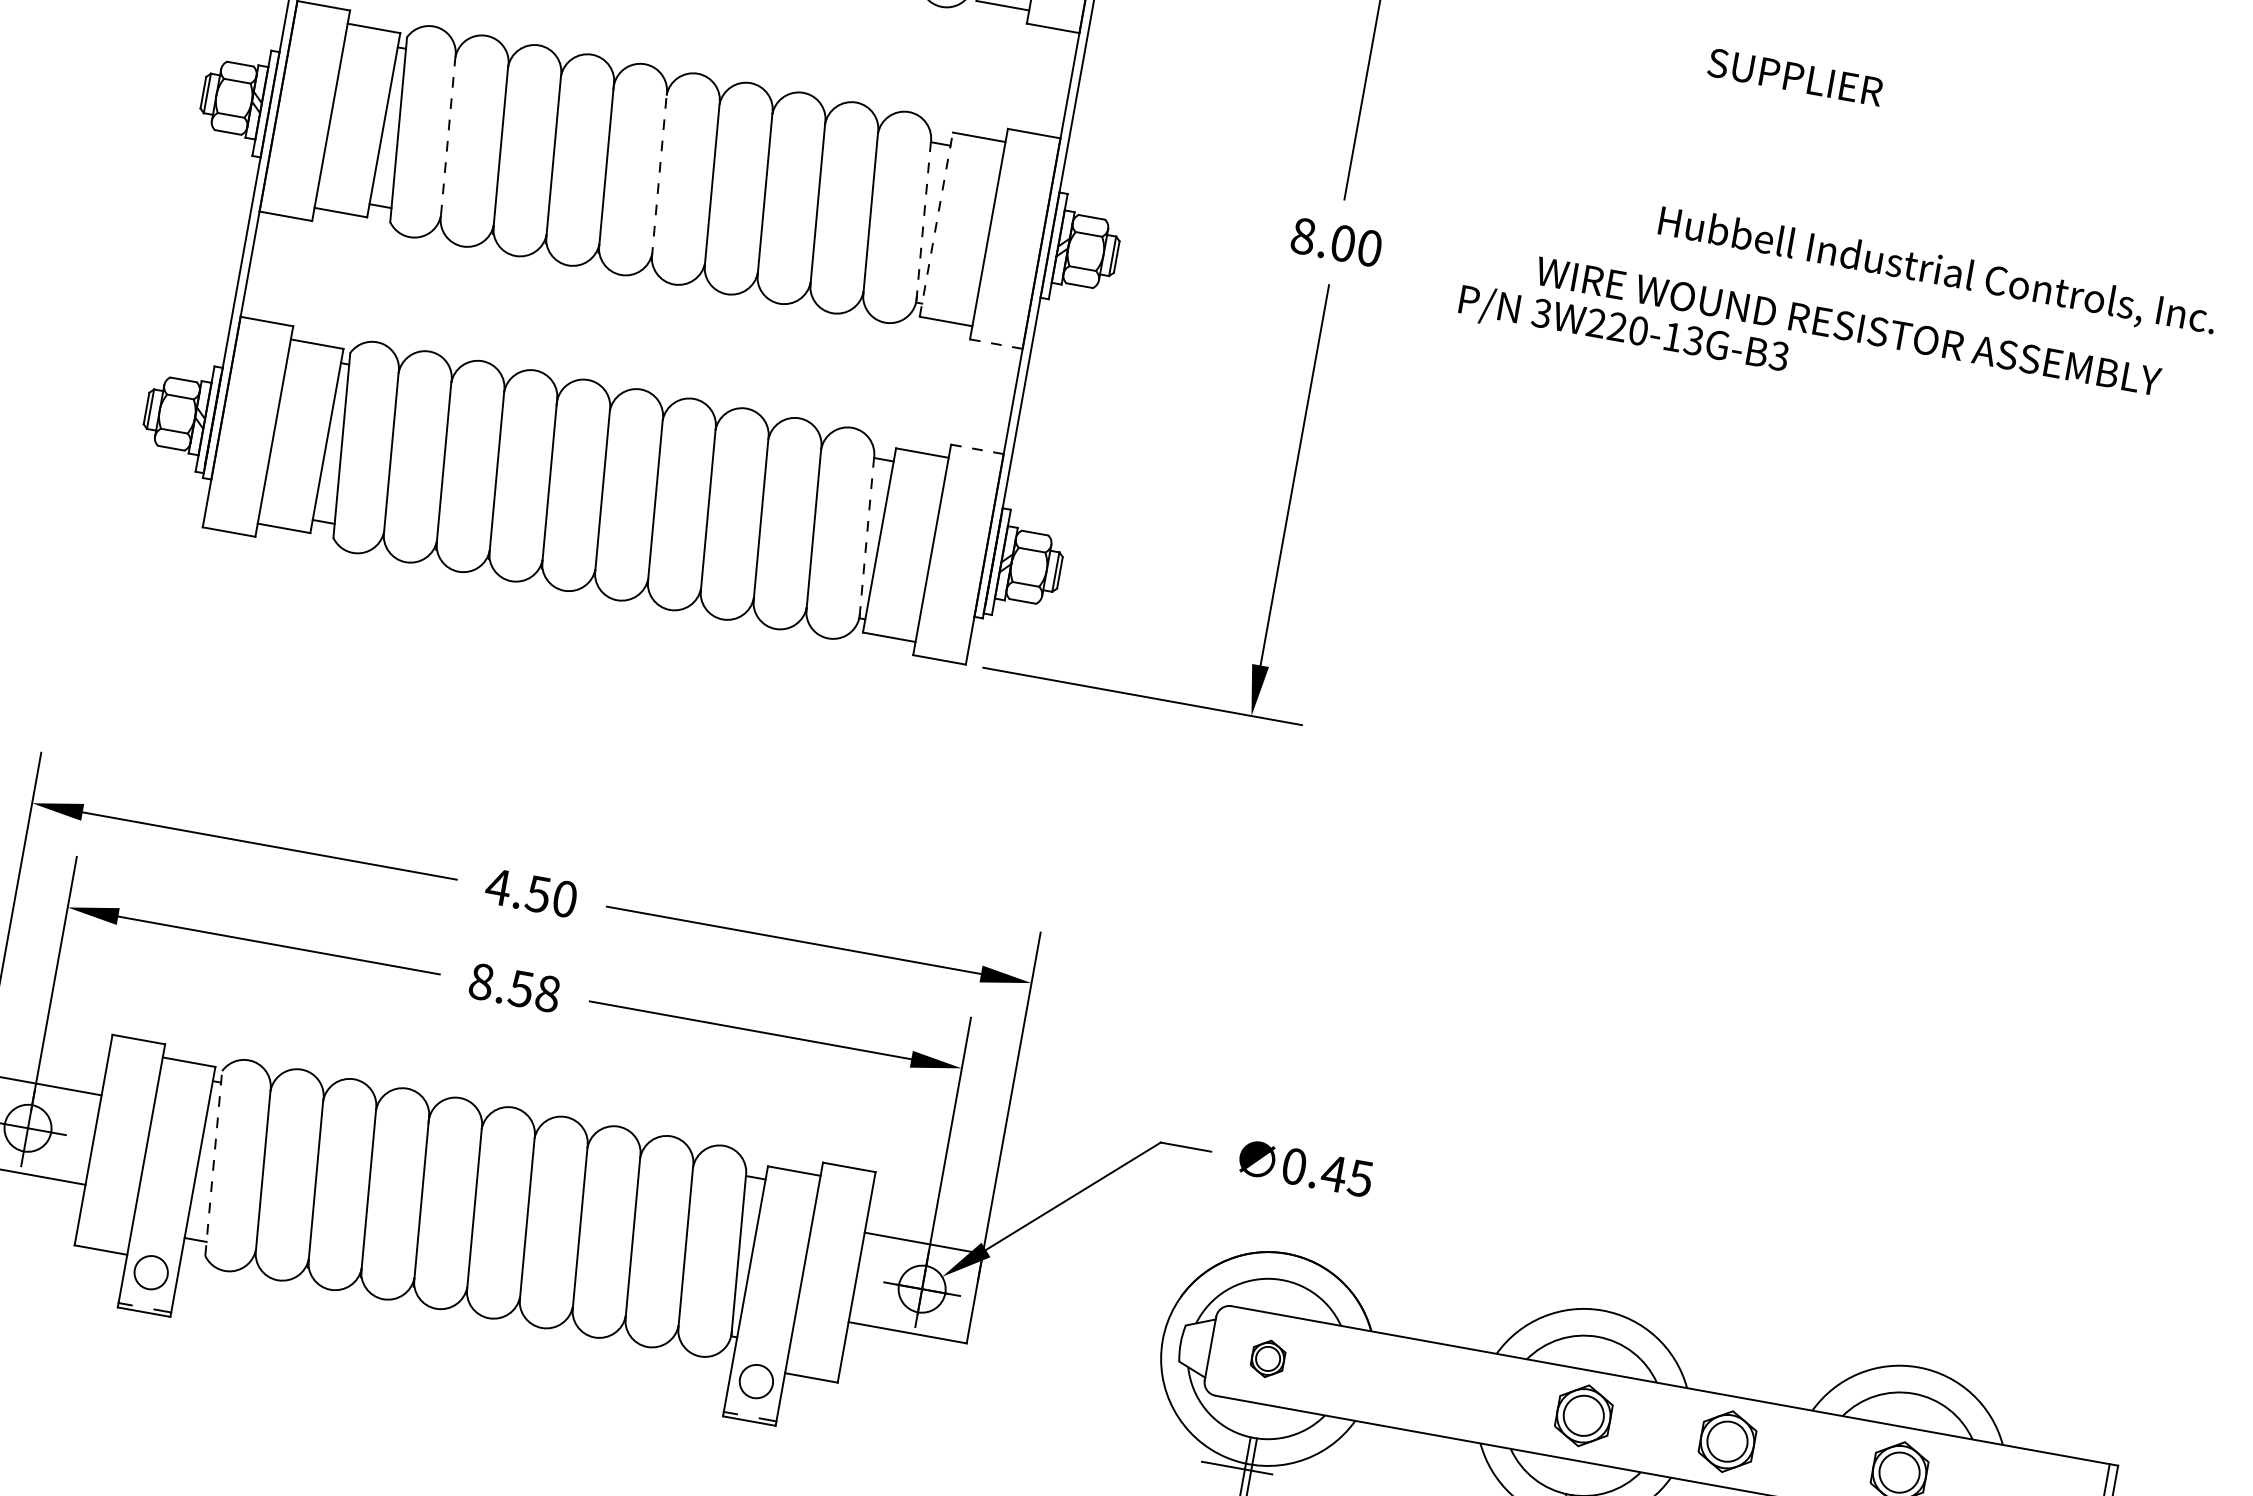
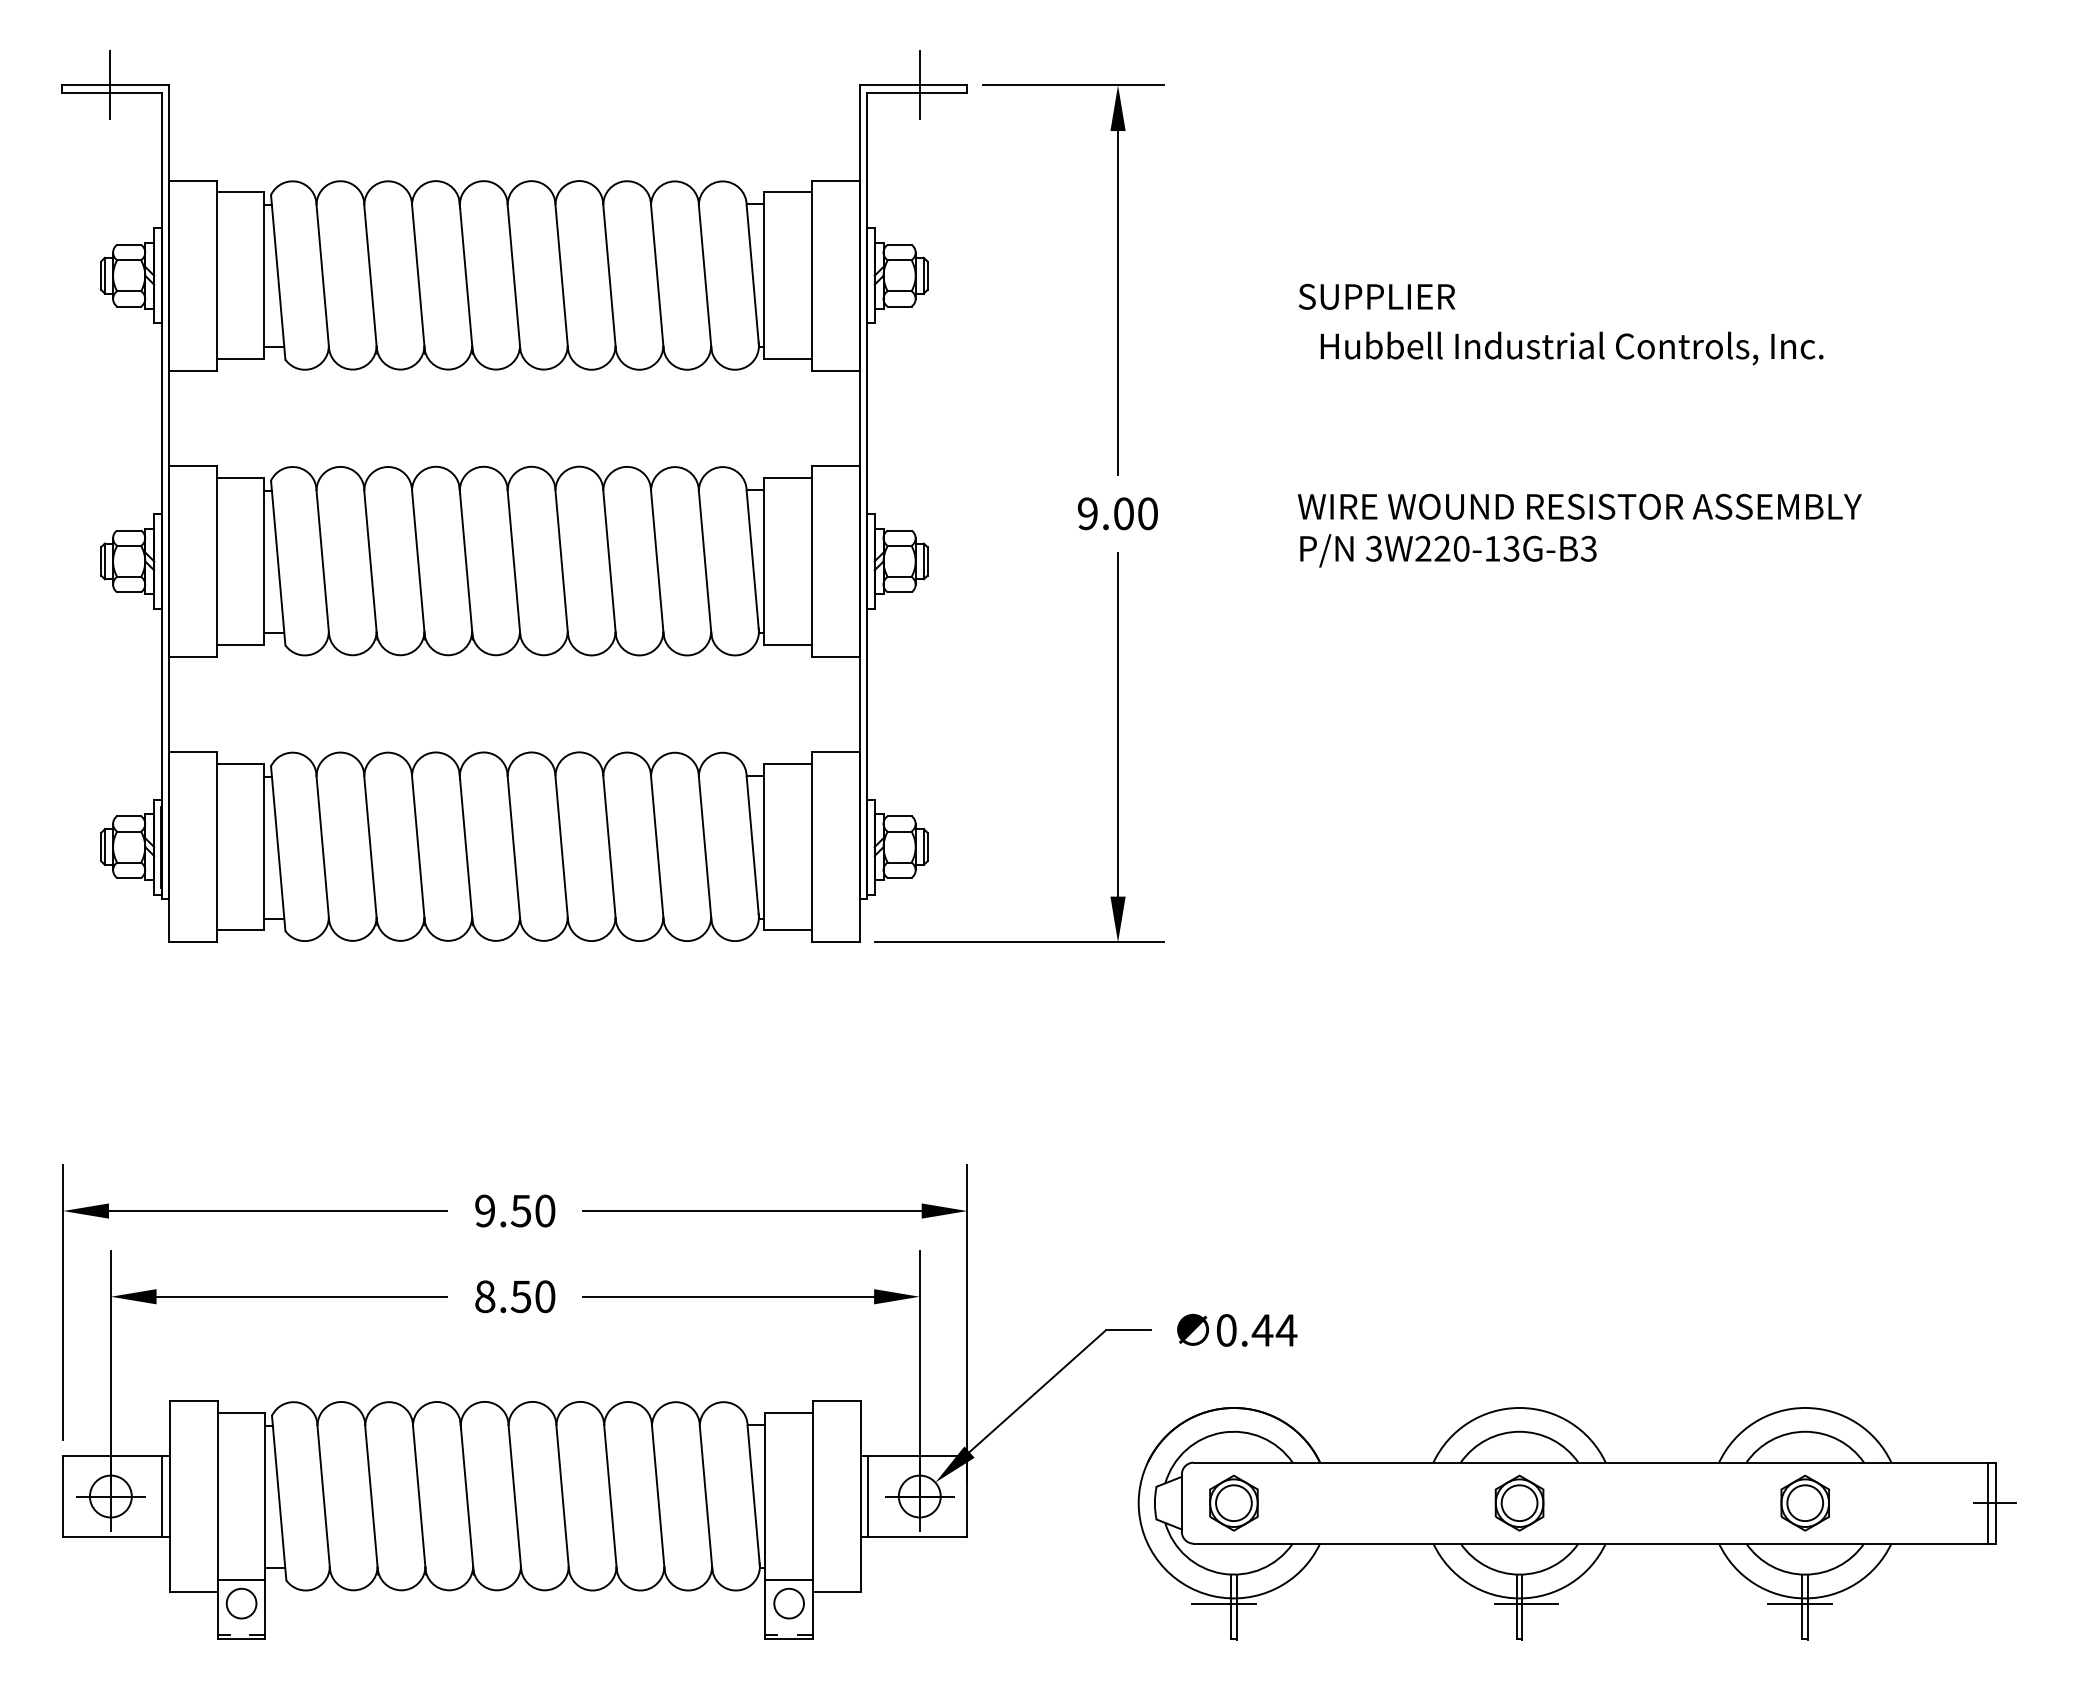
text: (1794, 76) -> (1376, 296), moved
line: (447, 136) -> (322, 561), dashed -> solid
line: (659, 177) -> (514, 563), dashed -> solid
line: (923, 222) -> (752, 561), dashed -> solid
line: (936, 223) -> (764, 560), dashed -> solid
text: (1303, 235) -> (1087, 513), 8.00 -> 9.00
text: (1936, 272) -> (1571, 348), moved
text: (1623, 330) -> (1448, 550), moved
line: (996, 343) -> (835, 656), dashed -> solid
line: (977, 448) -> (835, 751), dashed -> solid
line: (866, 537) -> (752, 846), dashed -> solid
text: (497, 886) -> (484, 1210), 4.50 -> 9.50
text: (548, 993) -> (545, 1296), 8.58 -> 8.50
line: (85, 1138) -> (162, 1496), added
line: (214, 1164) -> (279, 1498), dashed -> solid
text: (1360, 1178) -> (1286, 1330), 0.45 -> 0.44
line: (155, 1245) -> (241, 1579), added
line: (865, 1278) -> (868, 1496), added
line: (760, 1354) -> (788, 1579), added
part: (1267, 1358) -> (1233, 1502), size x1.67
part: (1727, 1440) -> (1649, 1502), removed

